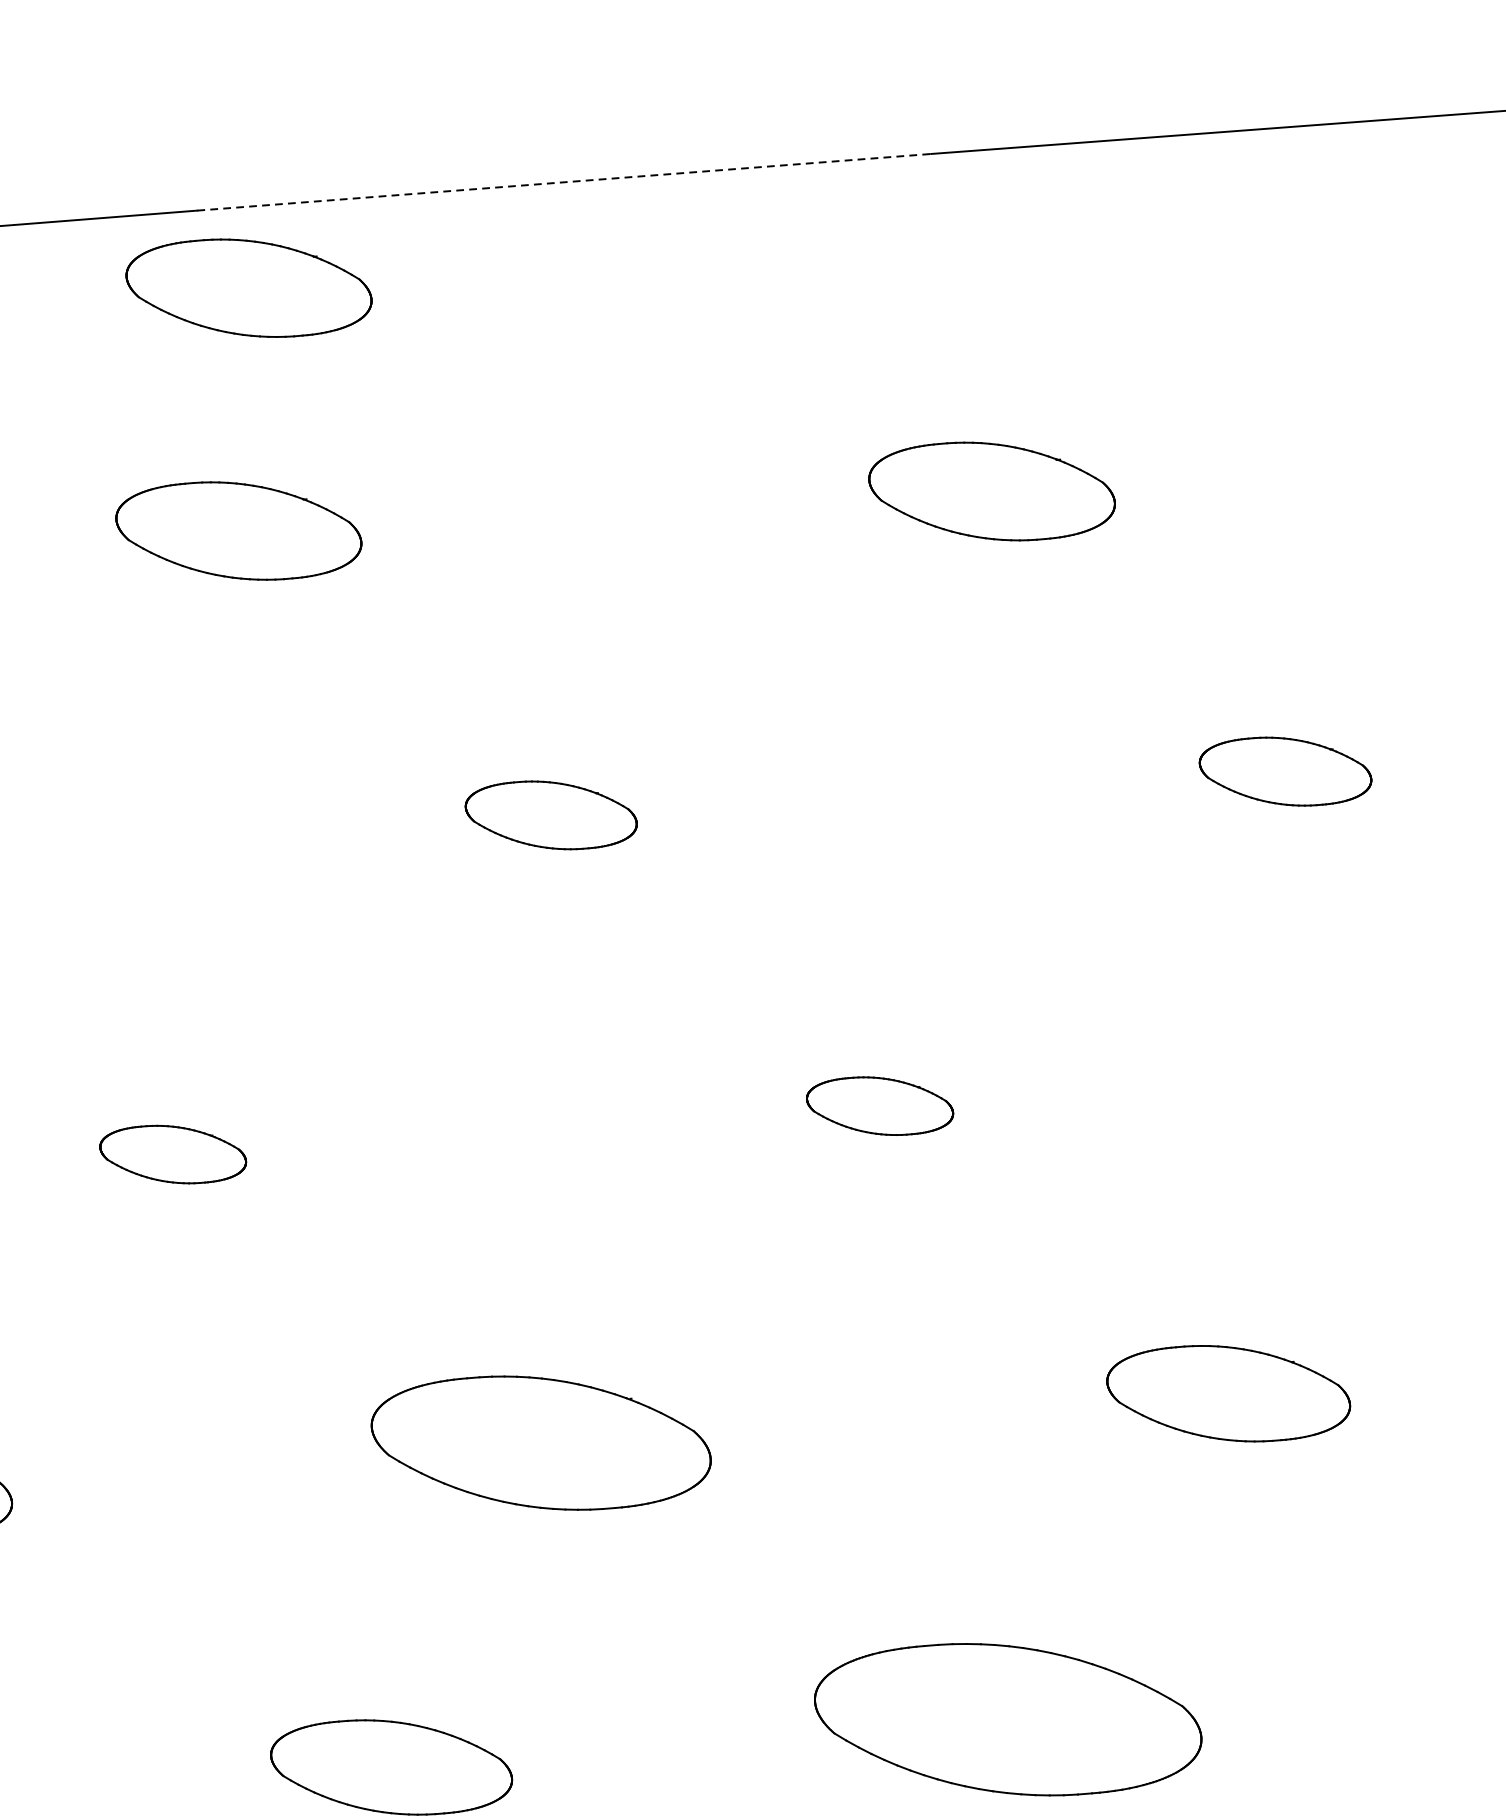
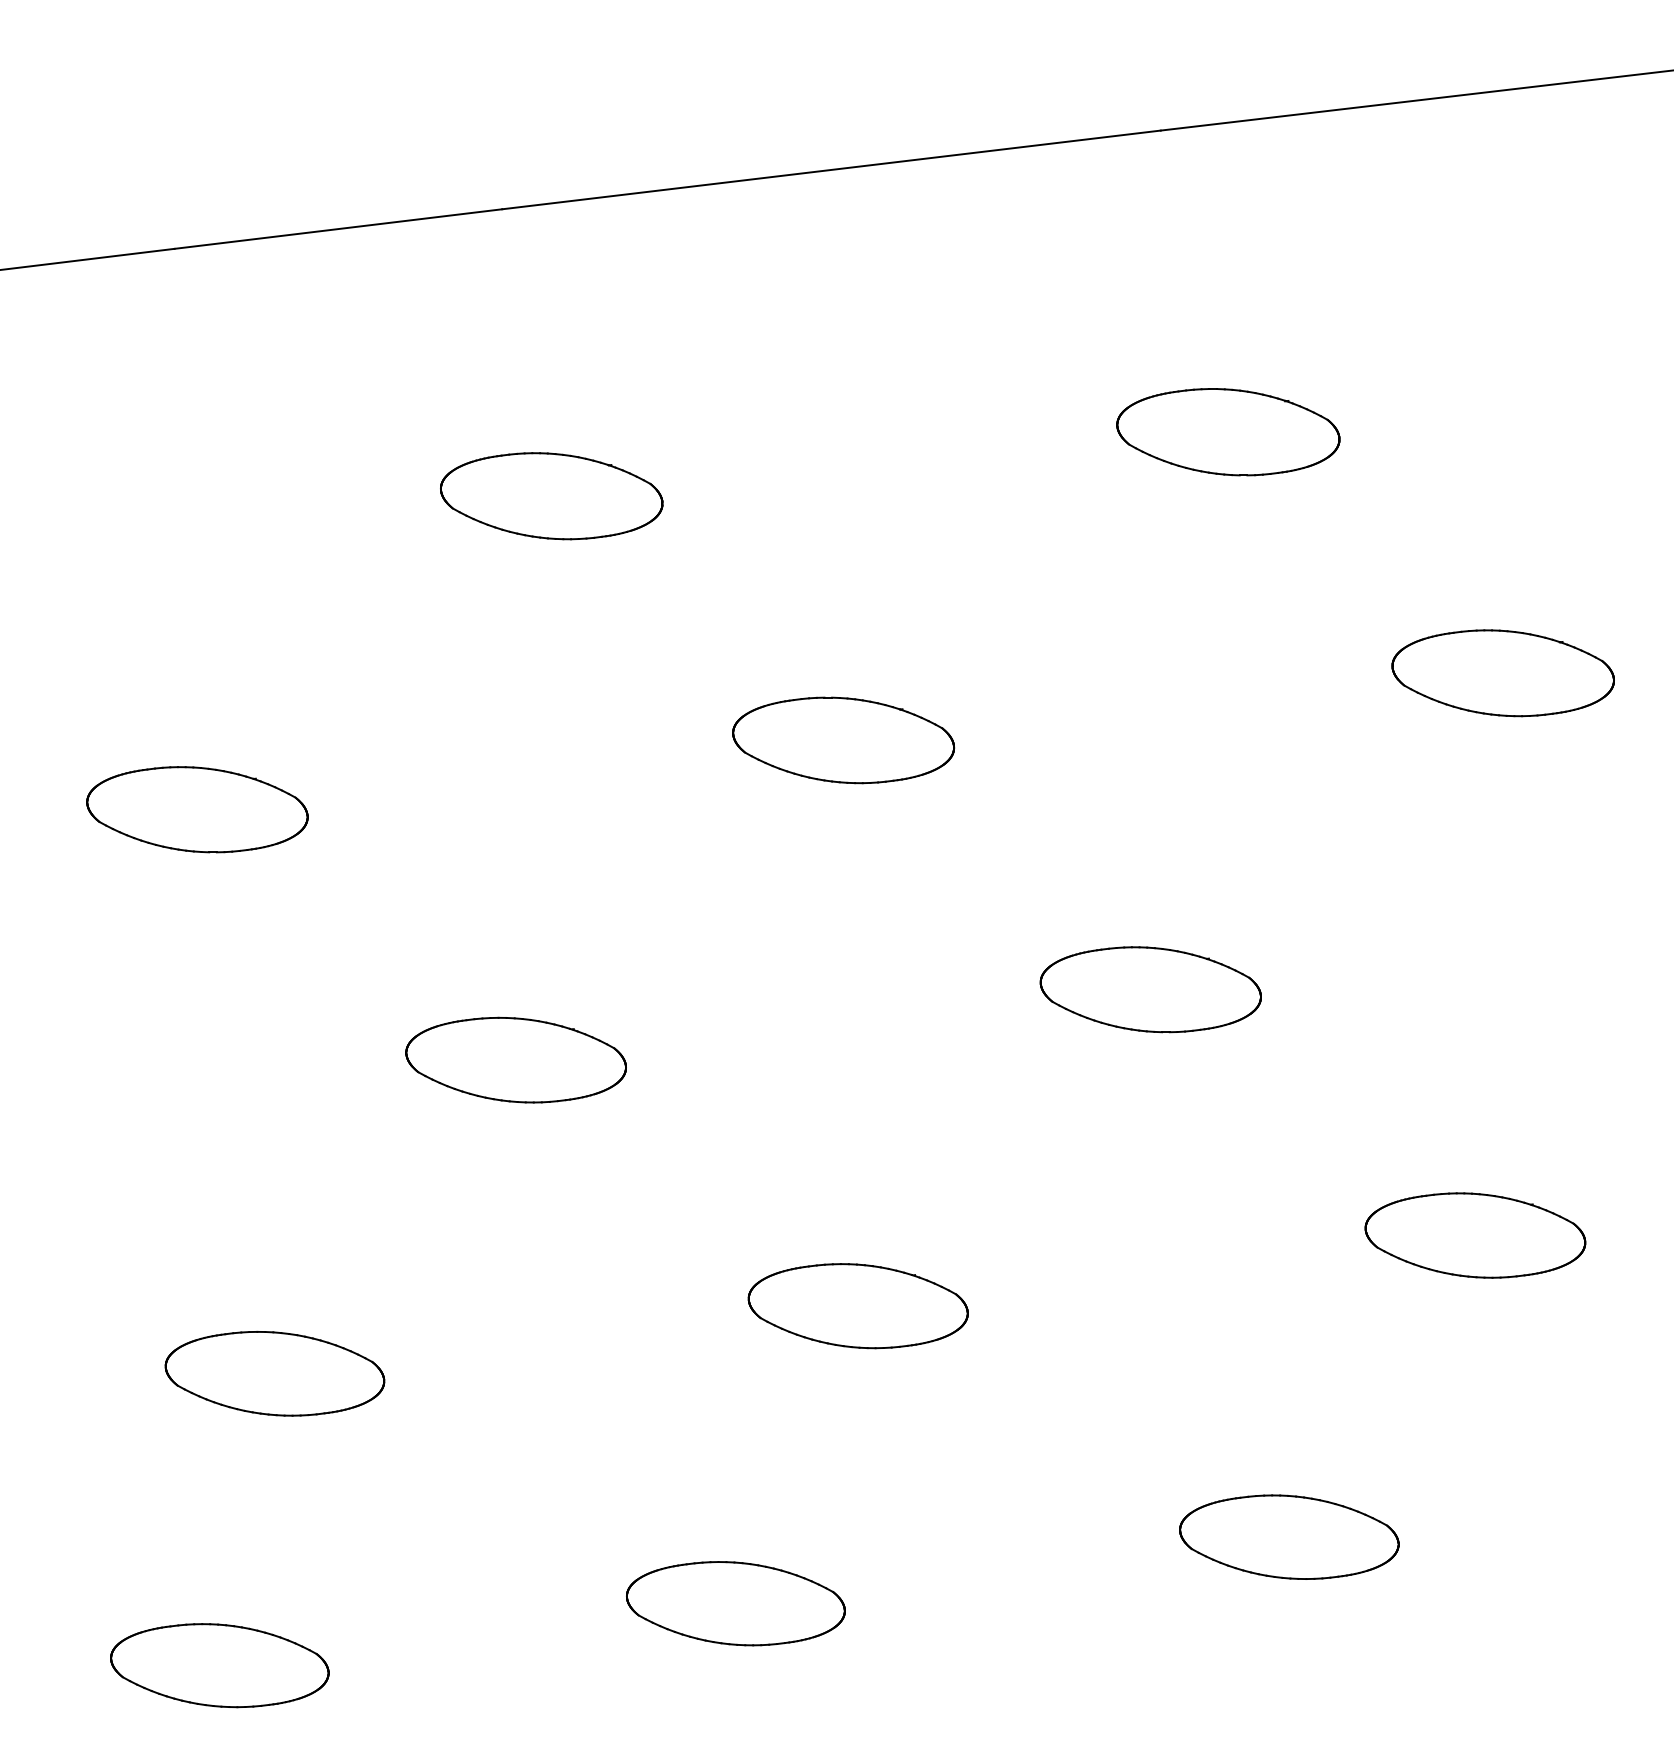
line: (564, 181) -> (831, 169), dashed -> solid
part: (248, 288) -> (551, 277), removed
part: (1284, 771) -> (1502, 673), size x1.43
part: (551, 815) -> (843, 740), size x1.43
part: (879, 1105) -> (1150, 989), size x1.67
part: (172, 1153) -> (515, 1059), size x1.67
part: (540, 1443) -> (857, 1306), size x0.71
part: (1008, 1718) -> (1289, 1536), size x0.62

